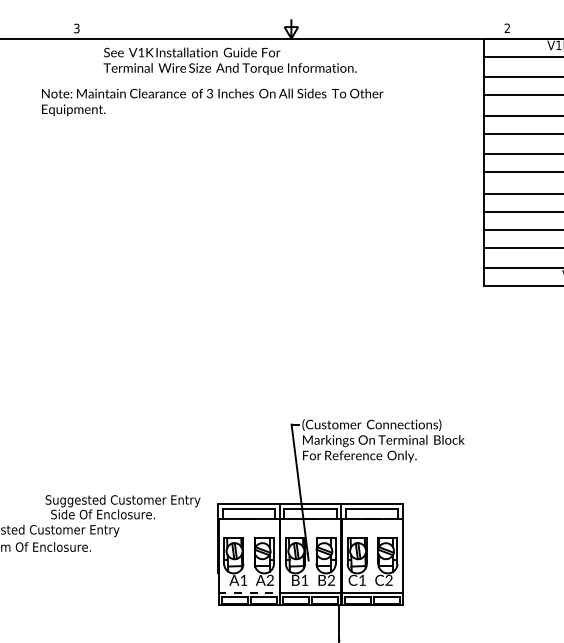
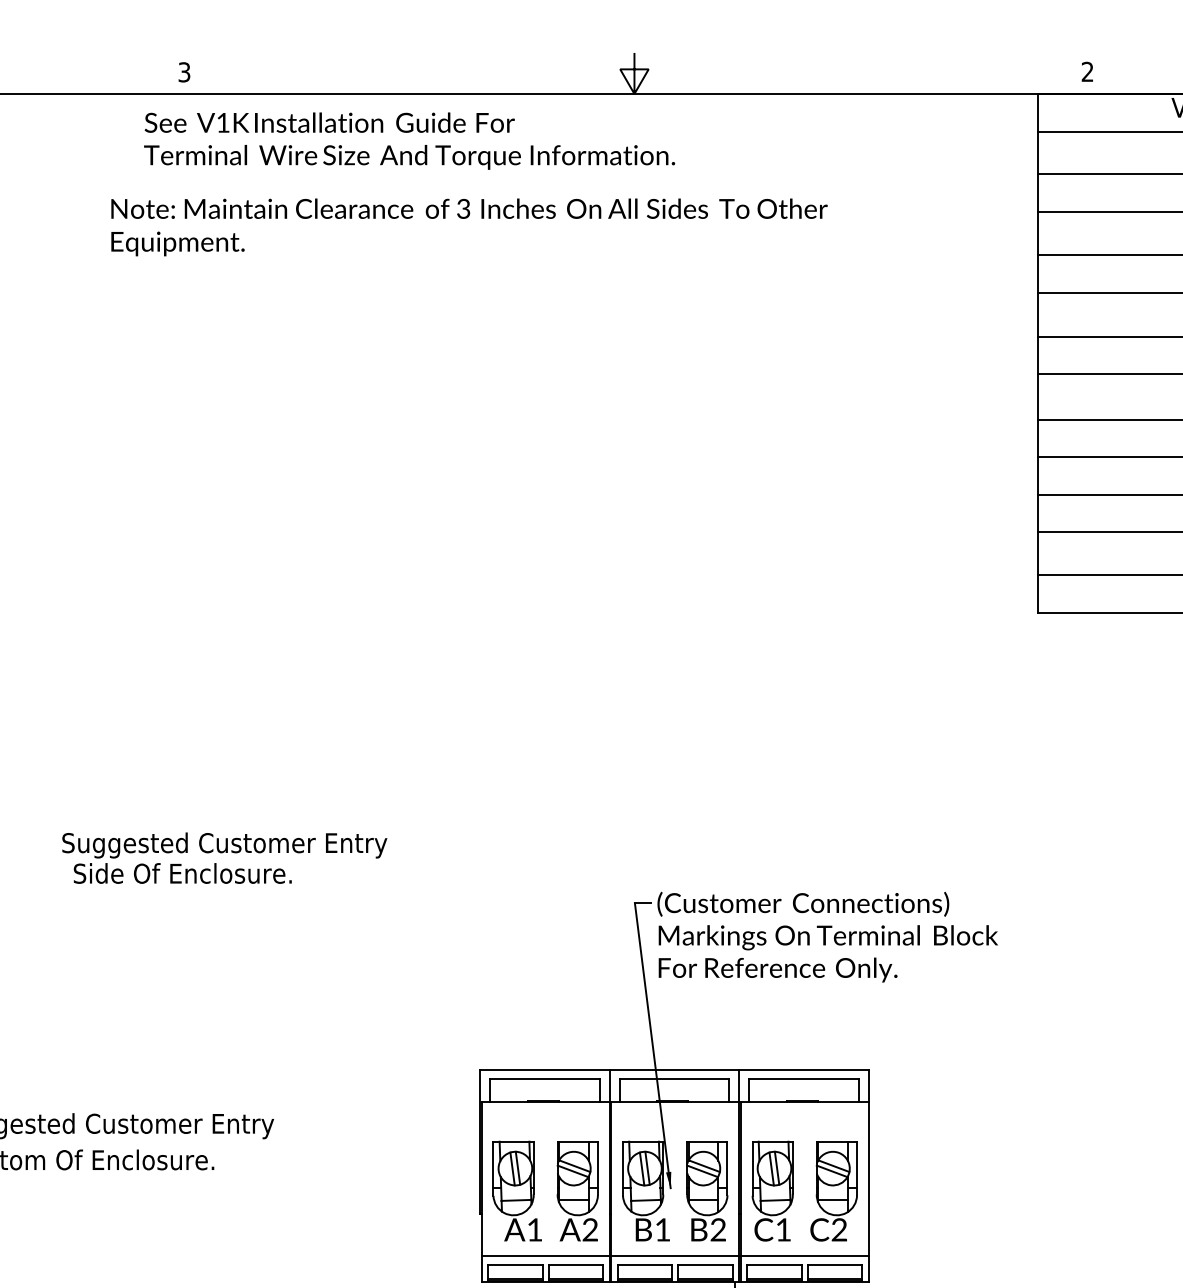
text: (229, 60) -> (408, 139), moved
text: (122, 507) -> (223, 858), moved
line: (249, 592) -> (546, 1255), dashed -> solid

